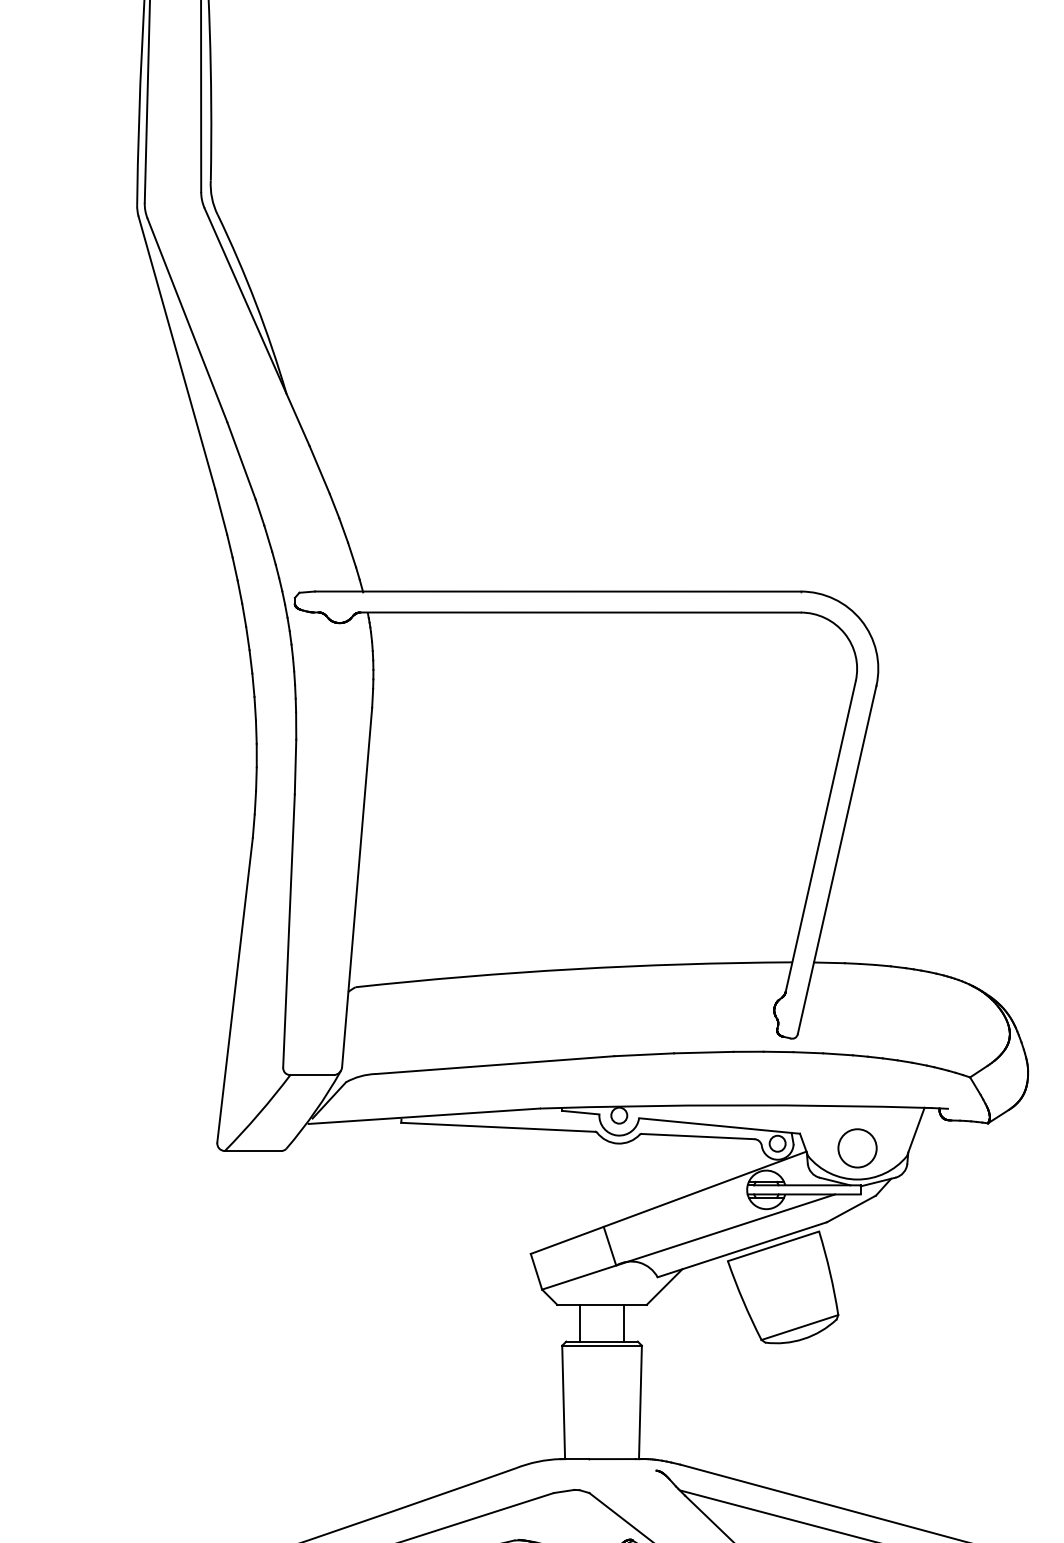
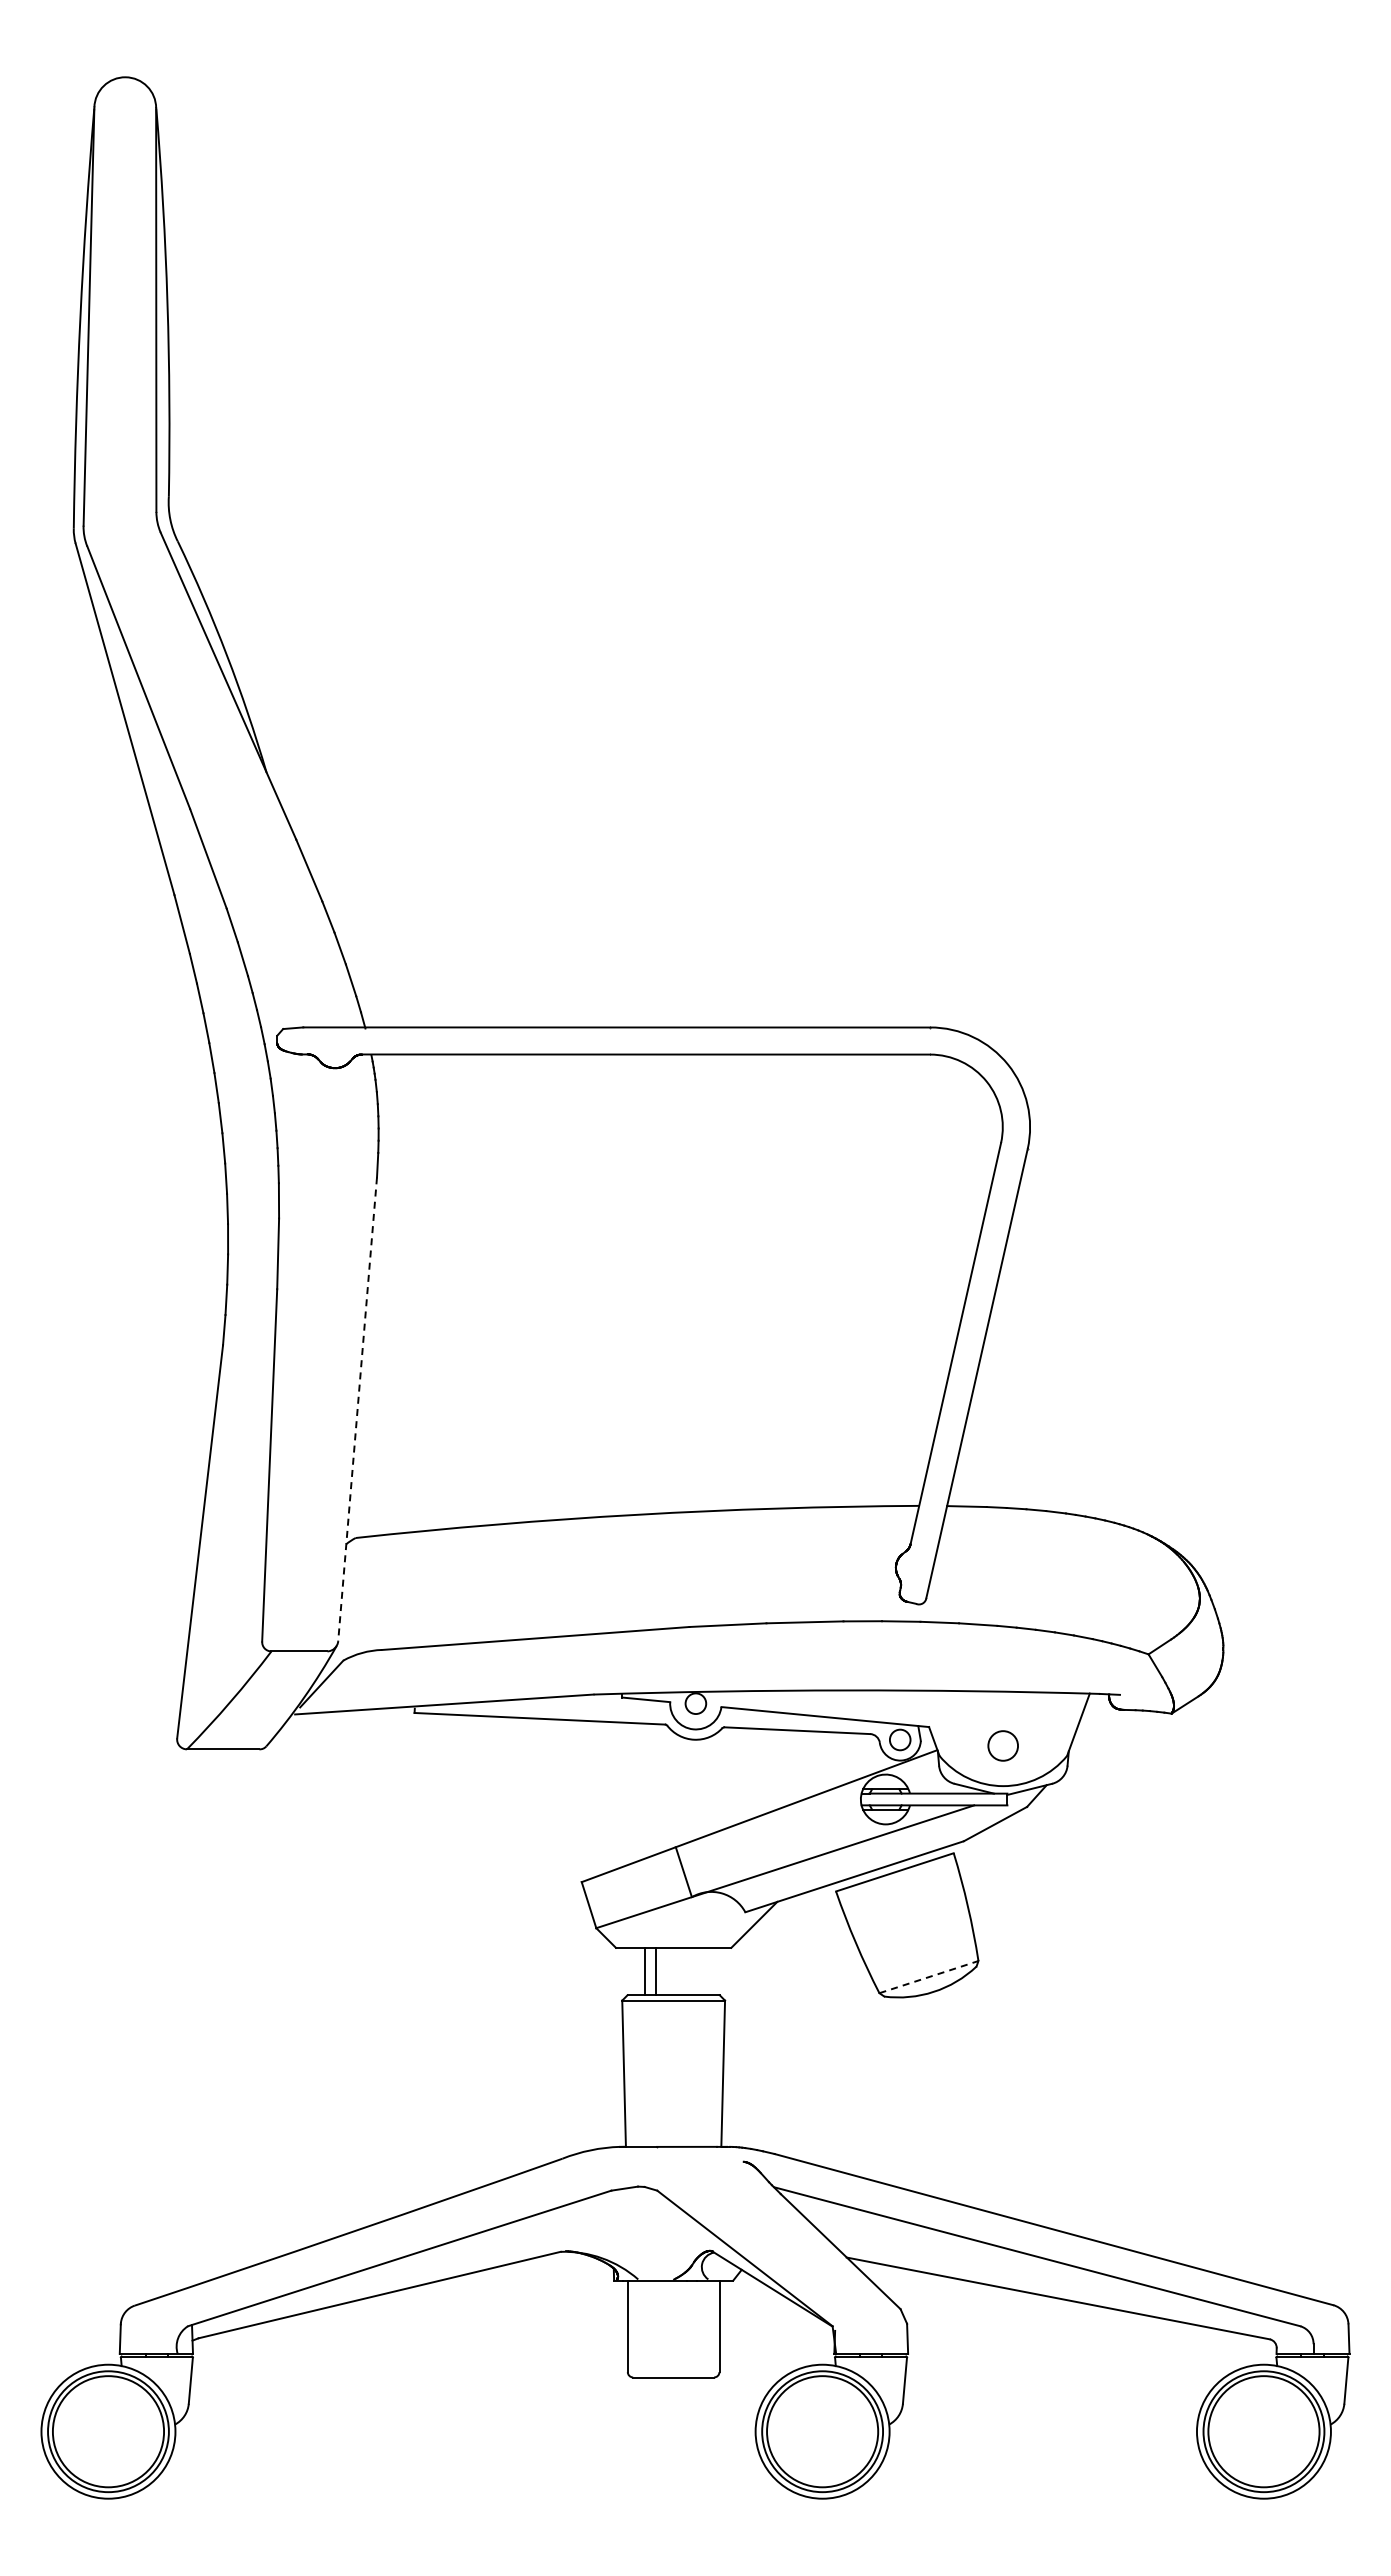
line: (357, 887) -> (357, 1409), solid -> dashed
circle: (856, 1148) -> (1002, 1745), size x0.6
line: (624, 1323) -> (655, 1971), moved
line: (800, 1327) -> (929, 1976), solid -> dashed

